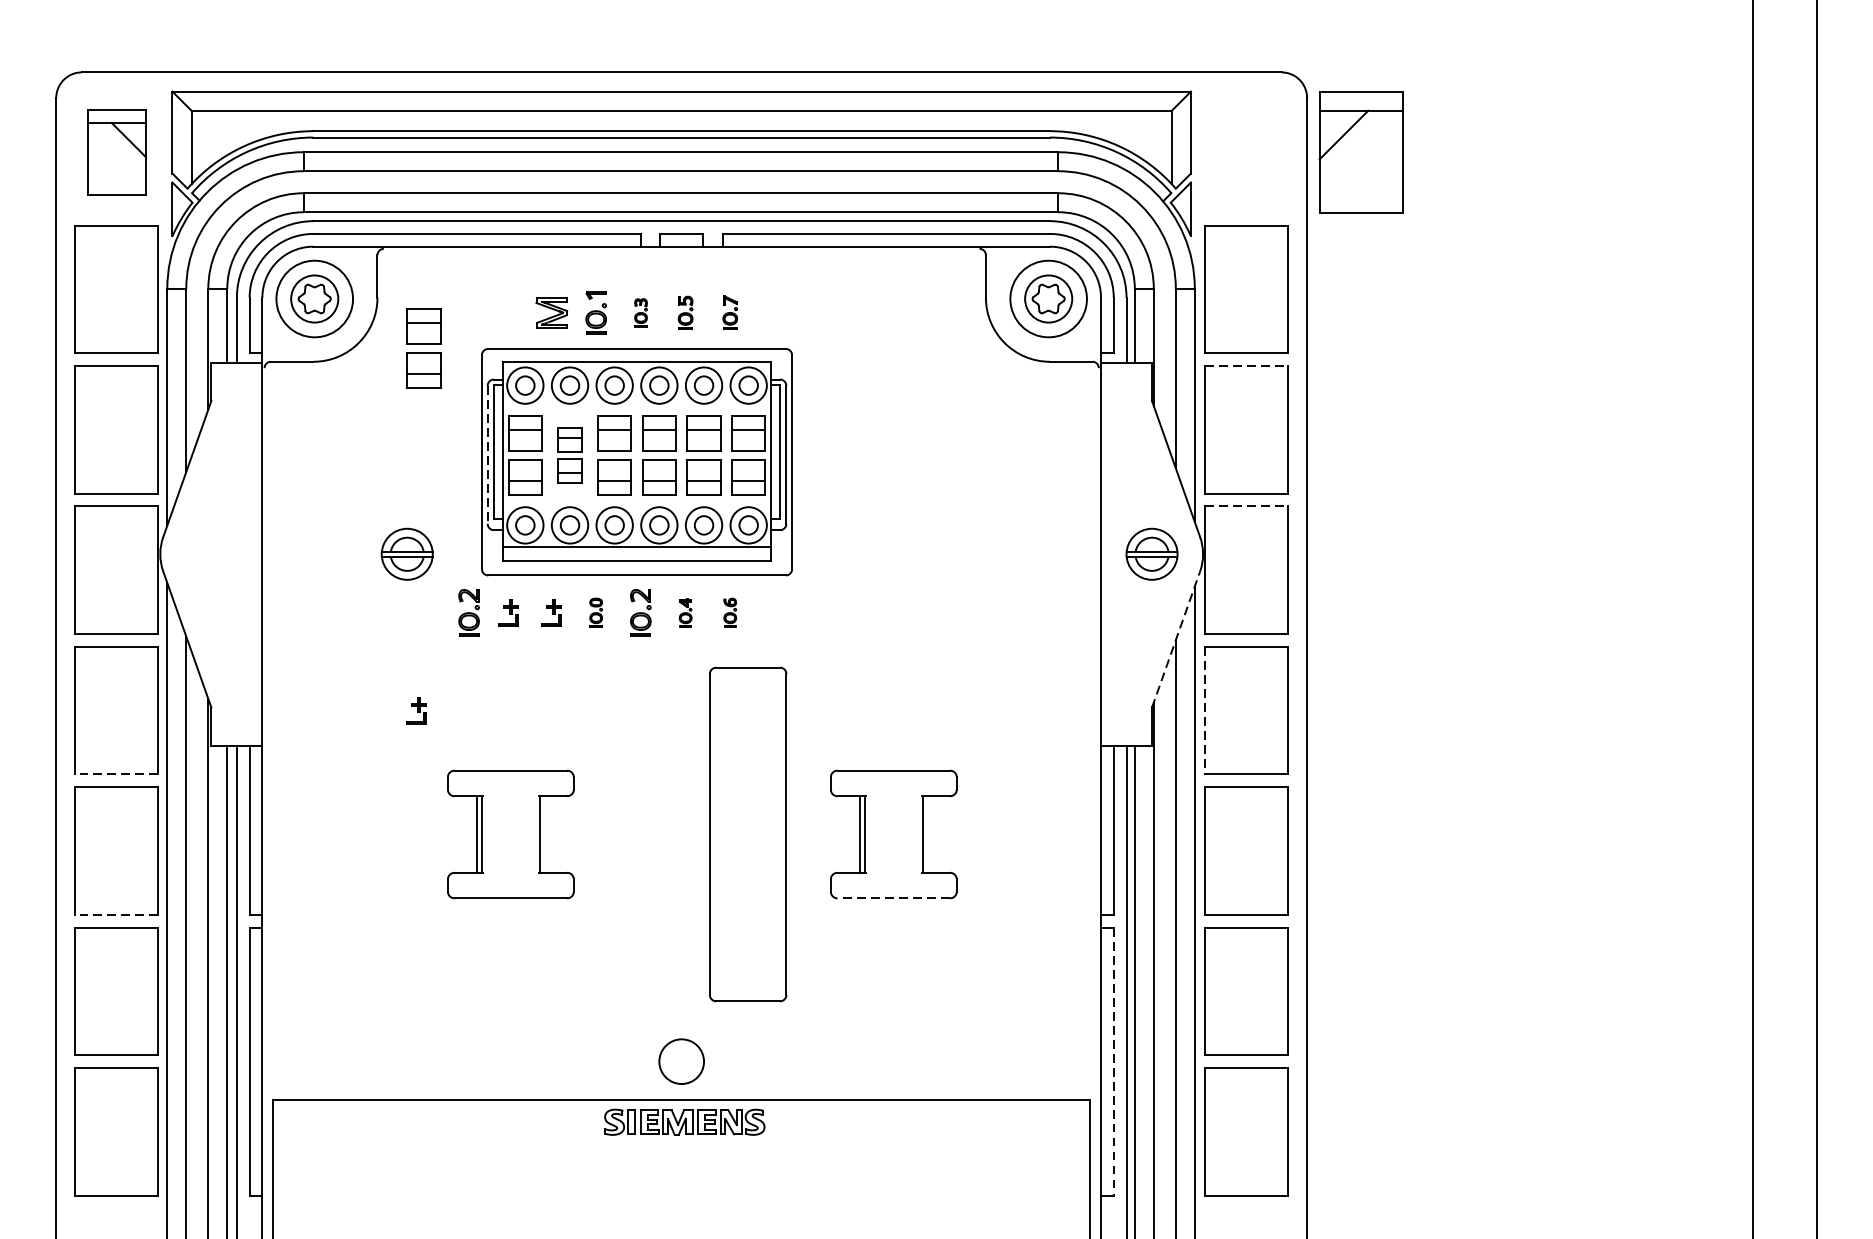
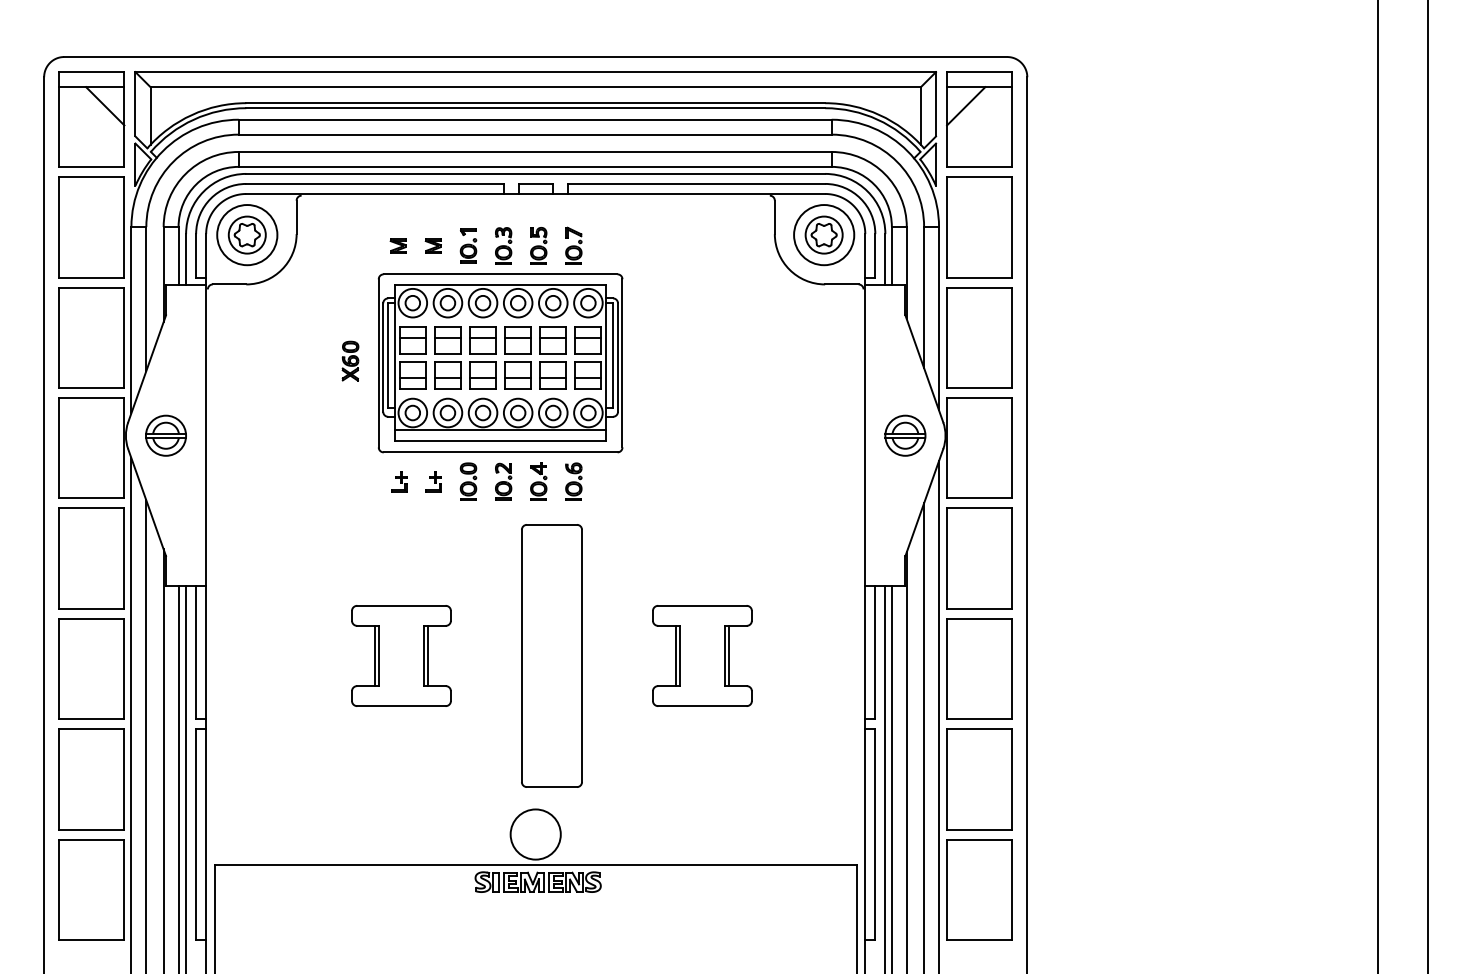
part: (116, 151) -> (91, 119), size x1.43
part: (1360, 151) -> (979, 119), moved
part: (505, 312) -> (397, 245), added
part: (550, 312) -> (432, 245), size x0.62
part: (640, 312) -> (503, 245), size x1.67
part: (685, 312) -> (538, 245), size x1.43
part: (729, 312) -> (573, 245), size x1.43
part: (423, 347) -> (332, 273), removed
line: (1246, 365) -> (979, 287), dashed -> solid
part: (569, 454) -> (447, 357), size x1.43
line: (488, 456) -> (383, 358), dashed -> solid
part: (446, 458) -> (350, 360), added
line: (1246, 506) -> (979, 398), dashed -> solid
part: (406, 553) -> (165, 435), moved
part: (468, 612) -> (368, 481), removed
part: (596, 612) -> (468, 481), size x1.67
part: (685, 612) -> (538, 481), size x1.67
part: (729, 612) -> (573, 481), size x1.67
line: (1176, 639) -> (924, 502), dashed -> solid
part: (416, 710) -> (327, 558), removed
line: (1205, 711) -> (947, 559), dashed -> solid
line: (116, 774) -> (91, 608), dashed -> solid
line: (545, 833) -> (428, 655), added
part: (747, 833) -> (551, 655), moved
line: (928, 833) -> (729, 655), added
line: (892, 898) -> (701, 706), dashed -> solid
line: (116, 915) -> (91, 719), dashed -> solid
circle: (681, 1061) -> (535, 834), size x1.43
line: (1113, 1062) -> (875, 835), dashed -> solid

